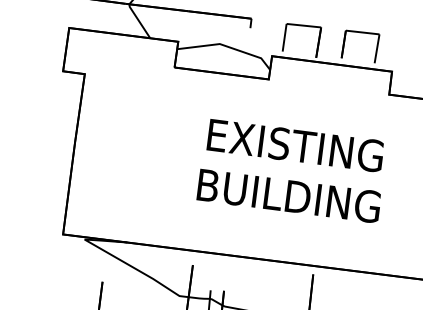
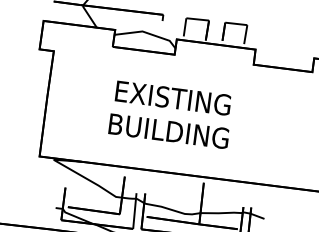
text: (289, 170) -> (169, 114), moved

